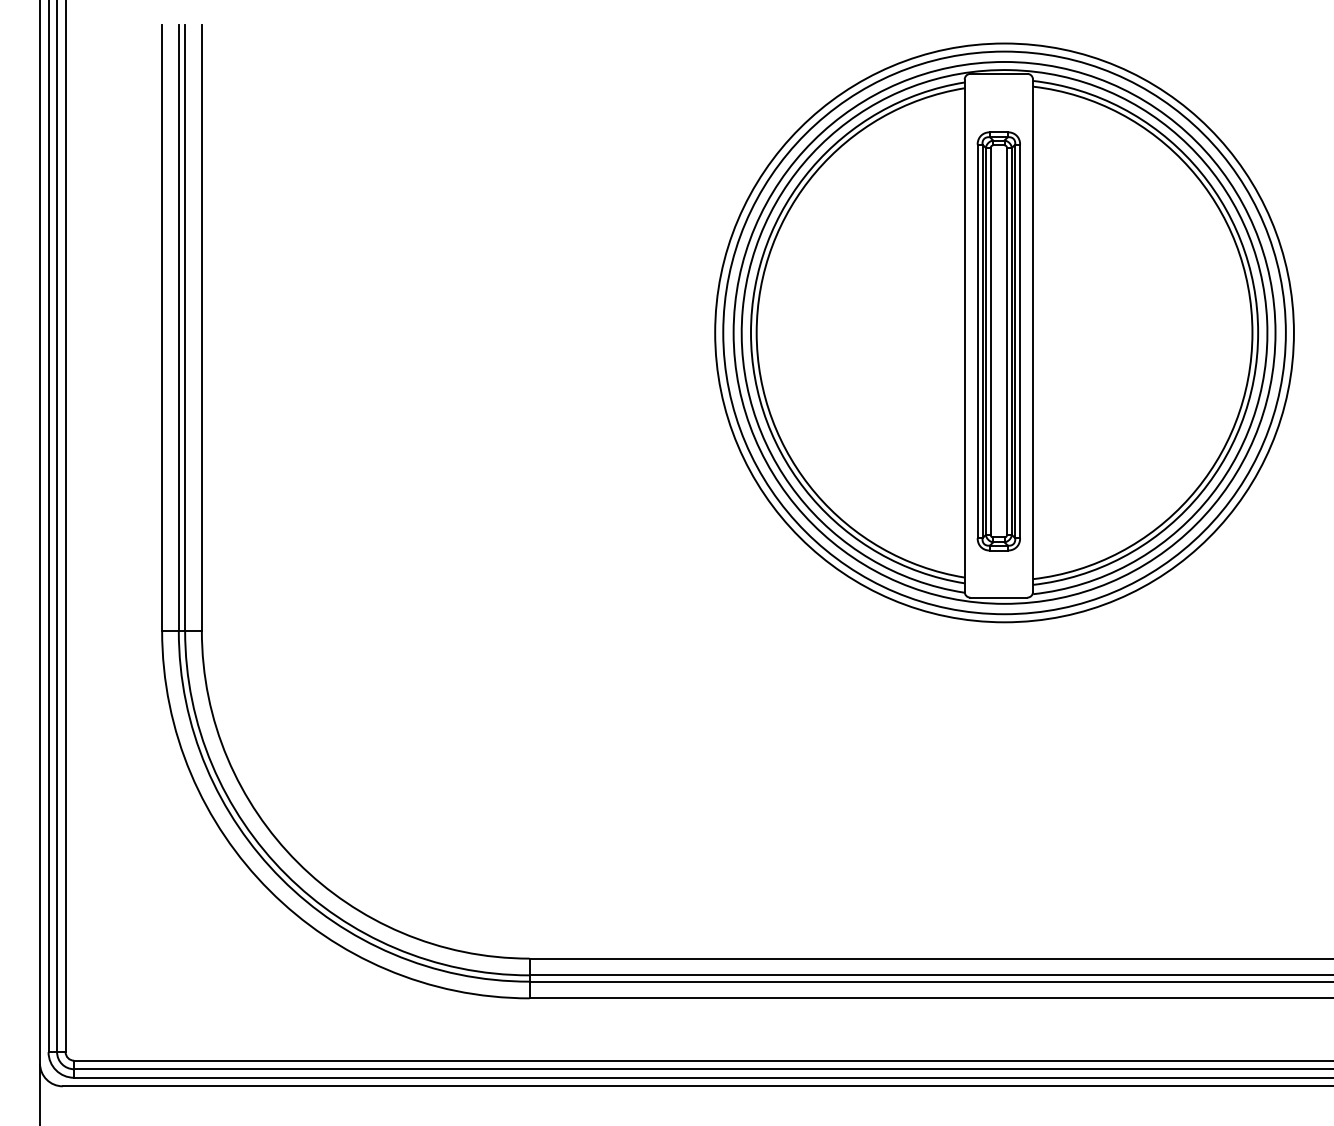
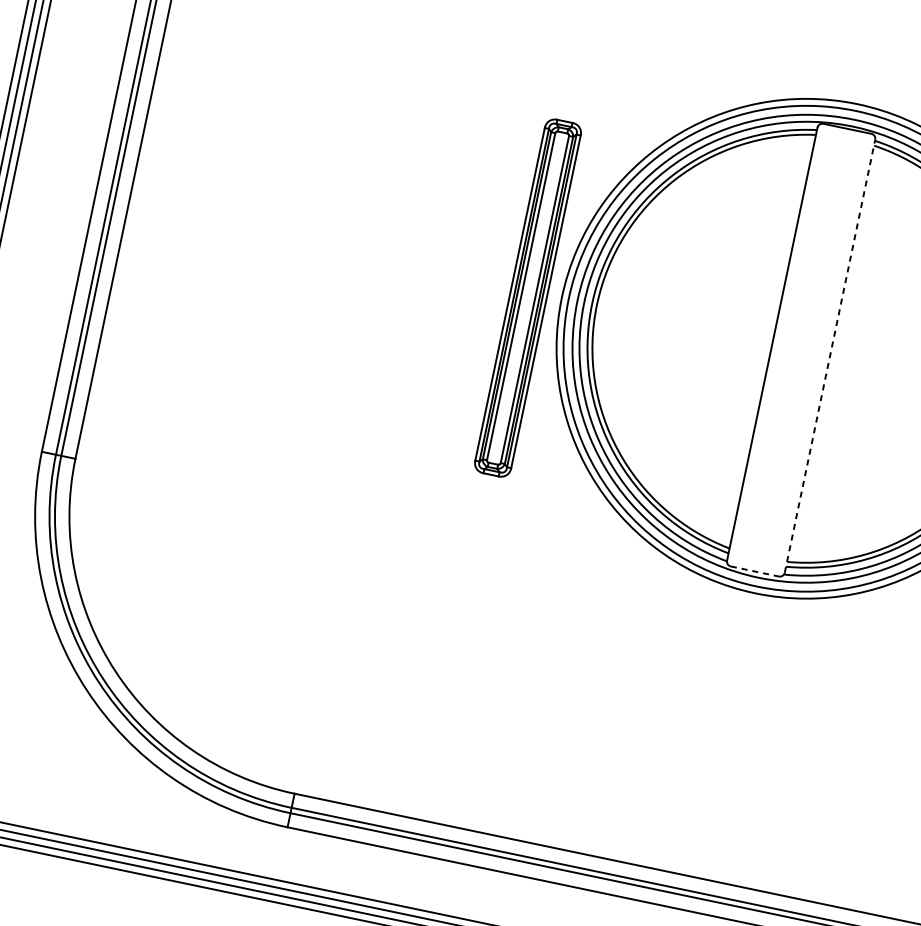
line: (1033, 335) -> (830, 356), solid -> dashed
part: (998, 341) -> (527, 298), moved
line: (999, 597) -> (755, 571), solid -> dashed

